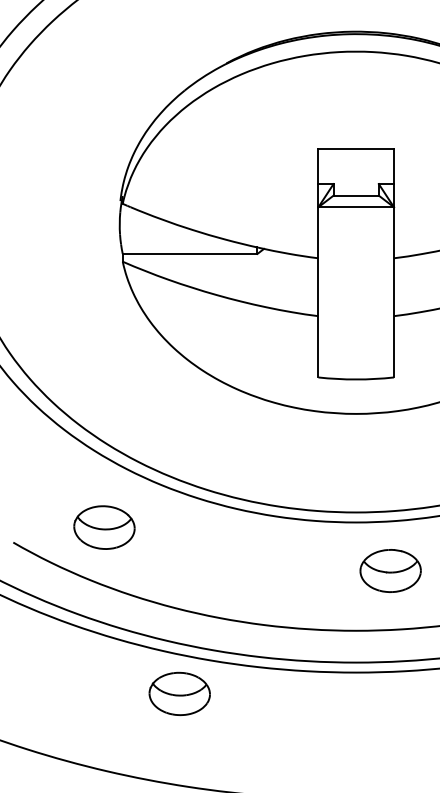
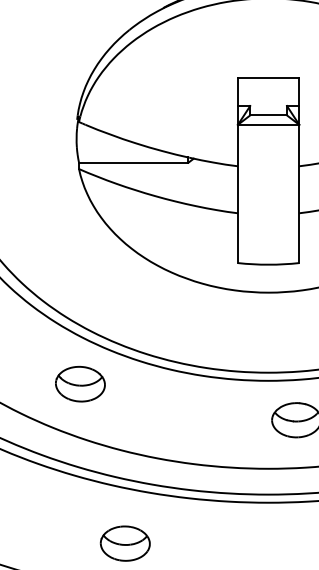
part: (104, 527) -> (80, 384), moved
part: (179, 693) -> (125, 543), moved

